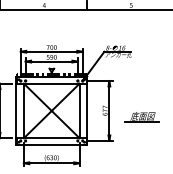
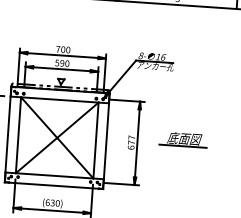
part: (141, 117) -> (182, 140), moved

